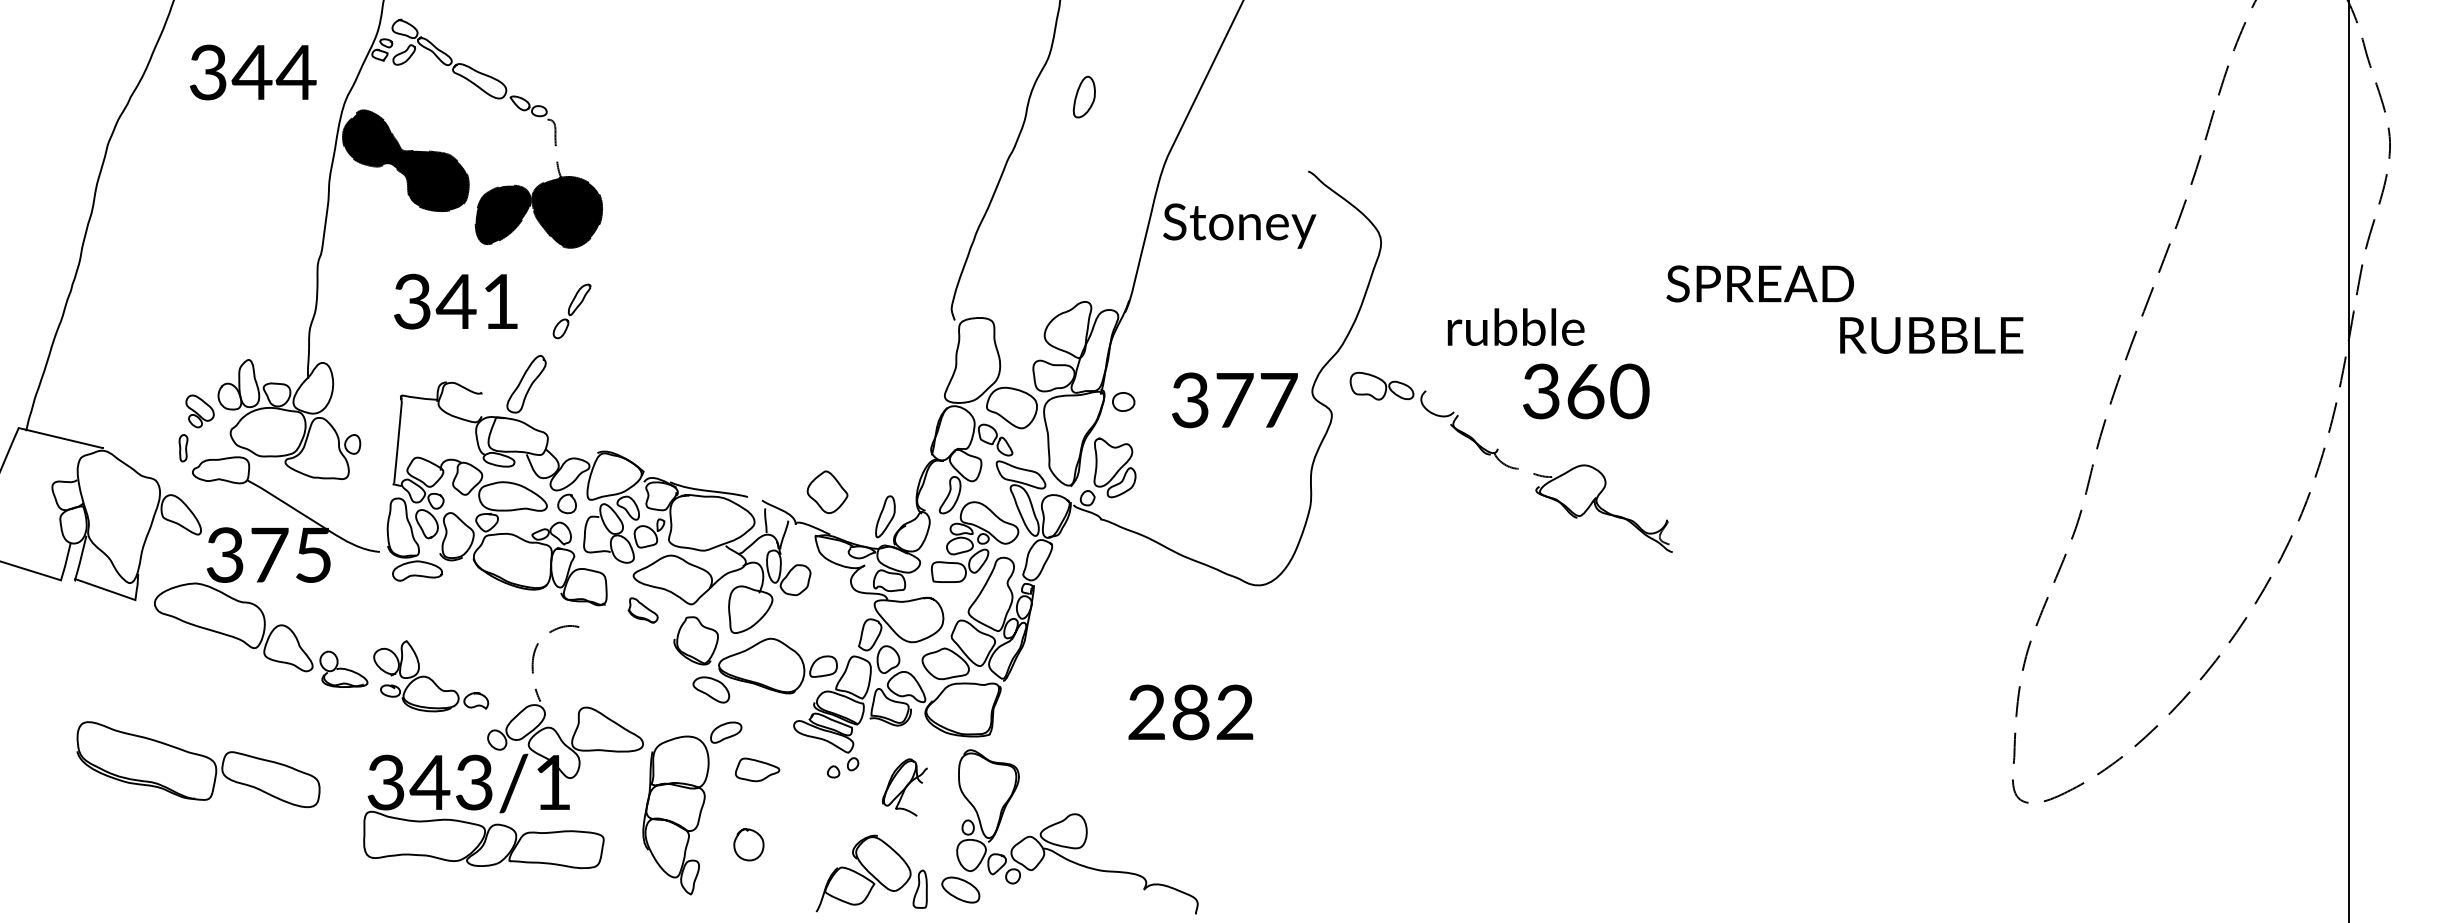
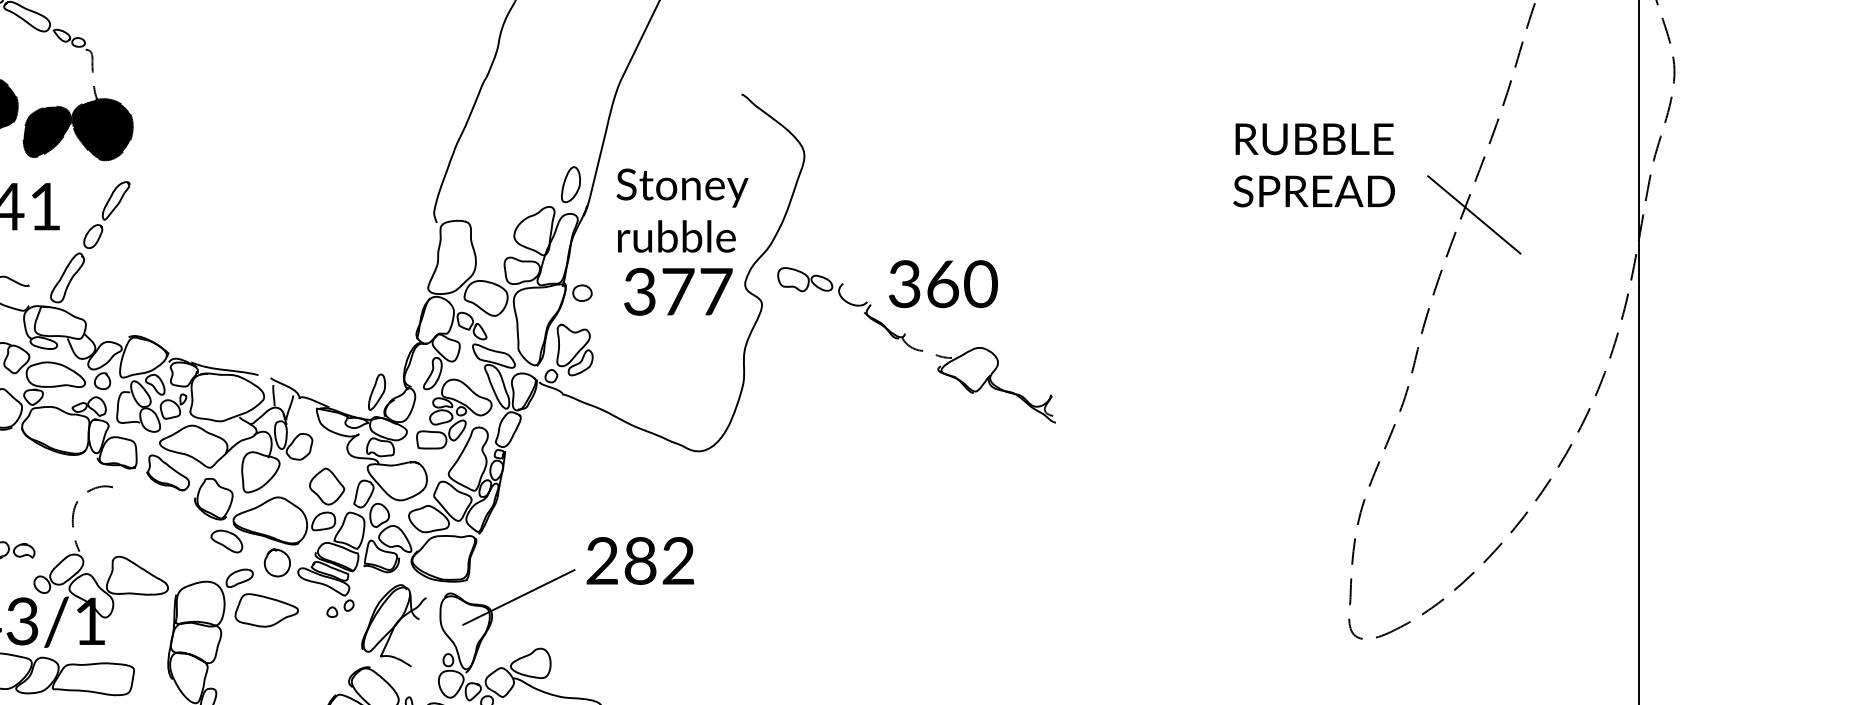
part: (1083, 96) -> (570, 184), moved
text: (1239, 225) -> (682, 187), moved
text: (1759, 283) -> (1313, 191), moved
part: (571, 311) -> (106, 215), size x1.43
line: (2157, 311) -> (1473, 215), added
text: (1515, 326) -> (676, 235), moved
text: (1931, 335) -> (1314, 139), moved
text: (1586, 391) -> (943, 284), moved
part: (827, 491) -> (327, 485), moved
part: (642, 610) -> (167, 473), size x1.67
line: (1049, 754) -> (518, 597), added
part: (757, 769) -> (266, 610), size x1.67
part: (904, 787) -> (393, 625), size x1.67
curve: (737, 838) -> (267, 557), moved

